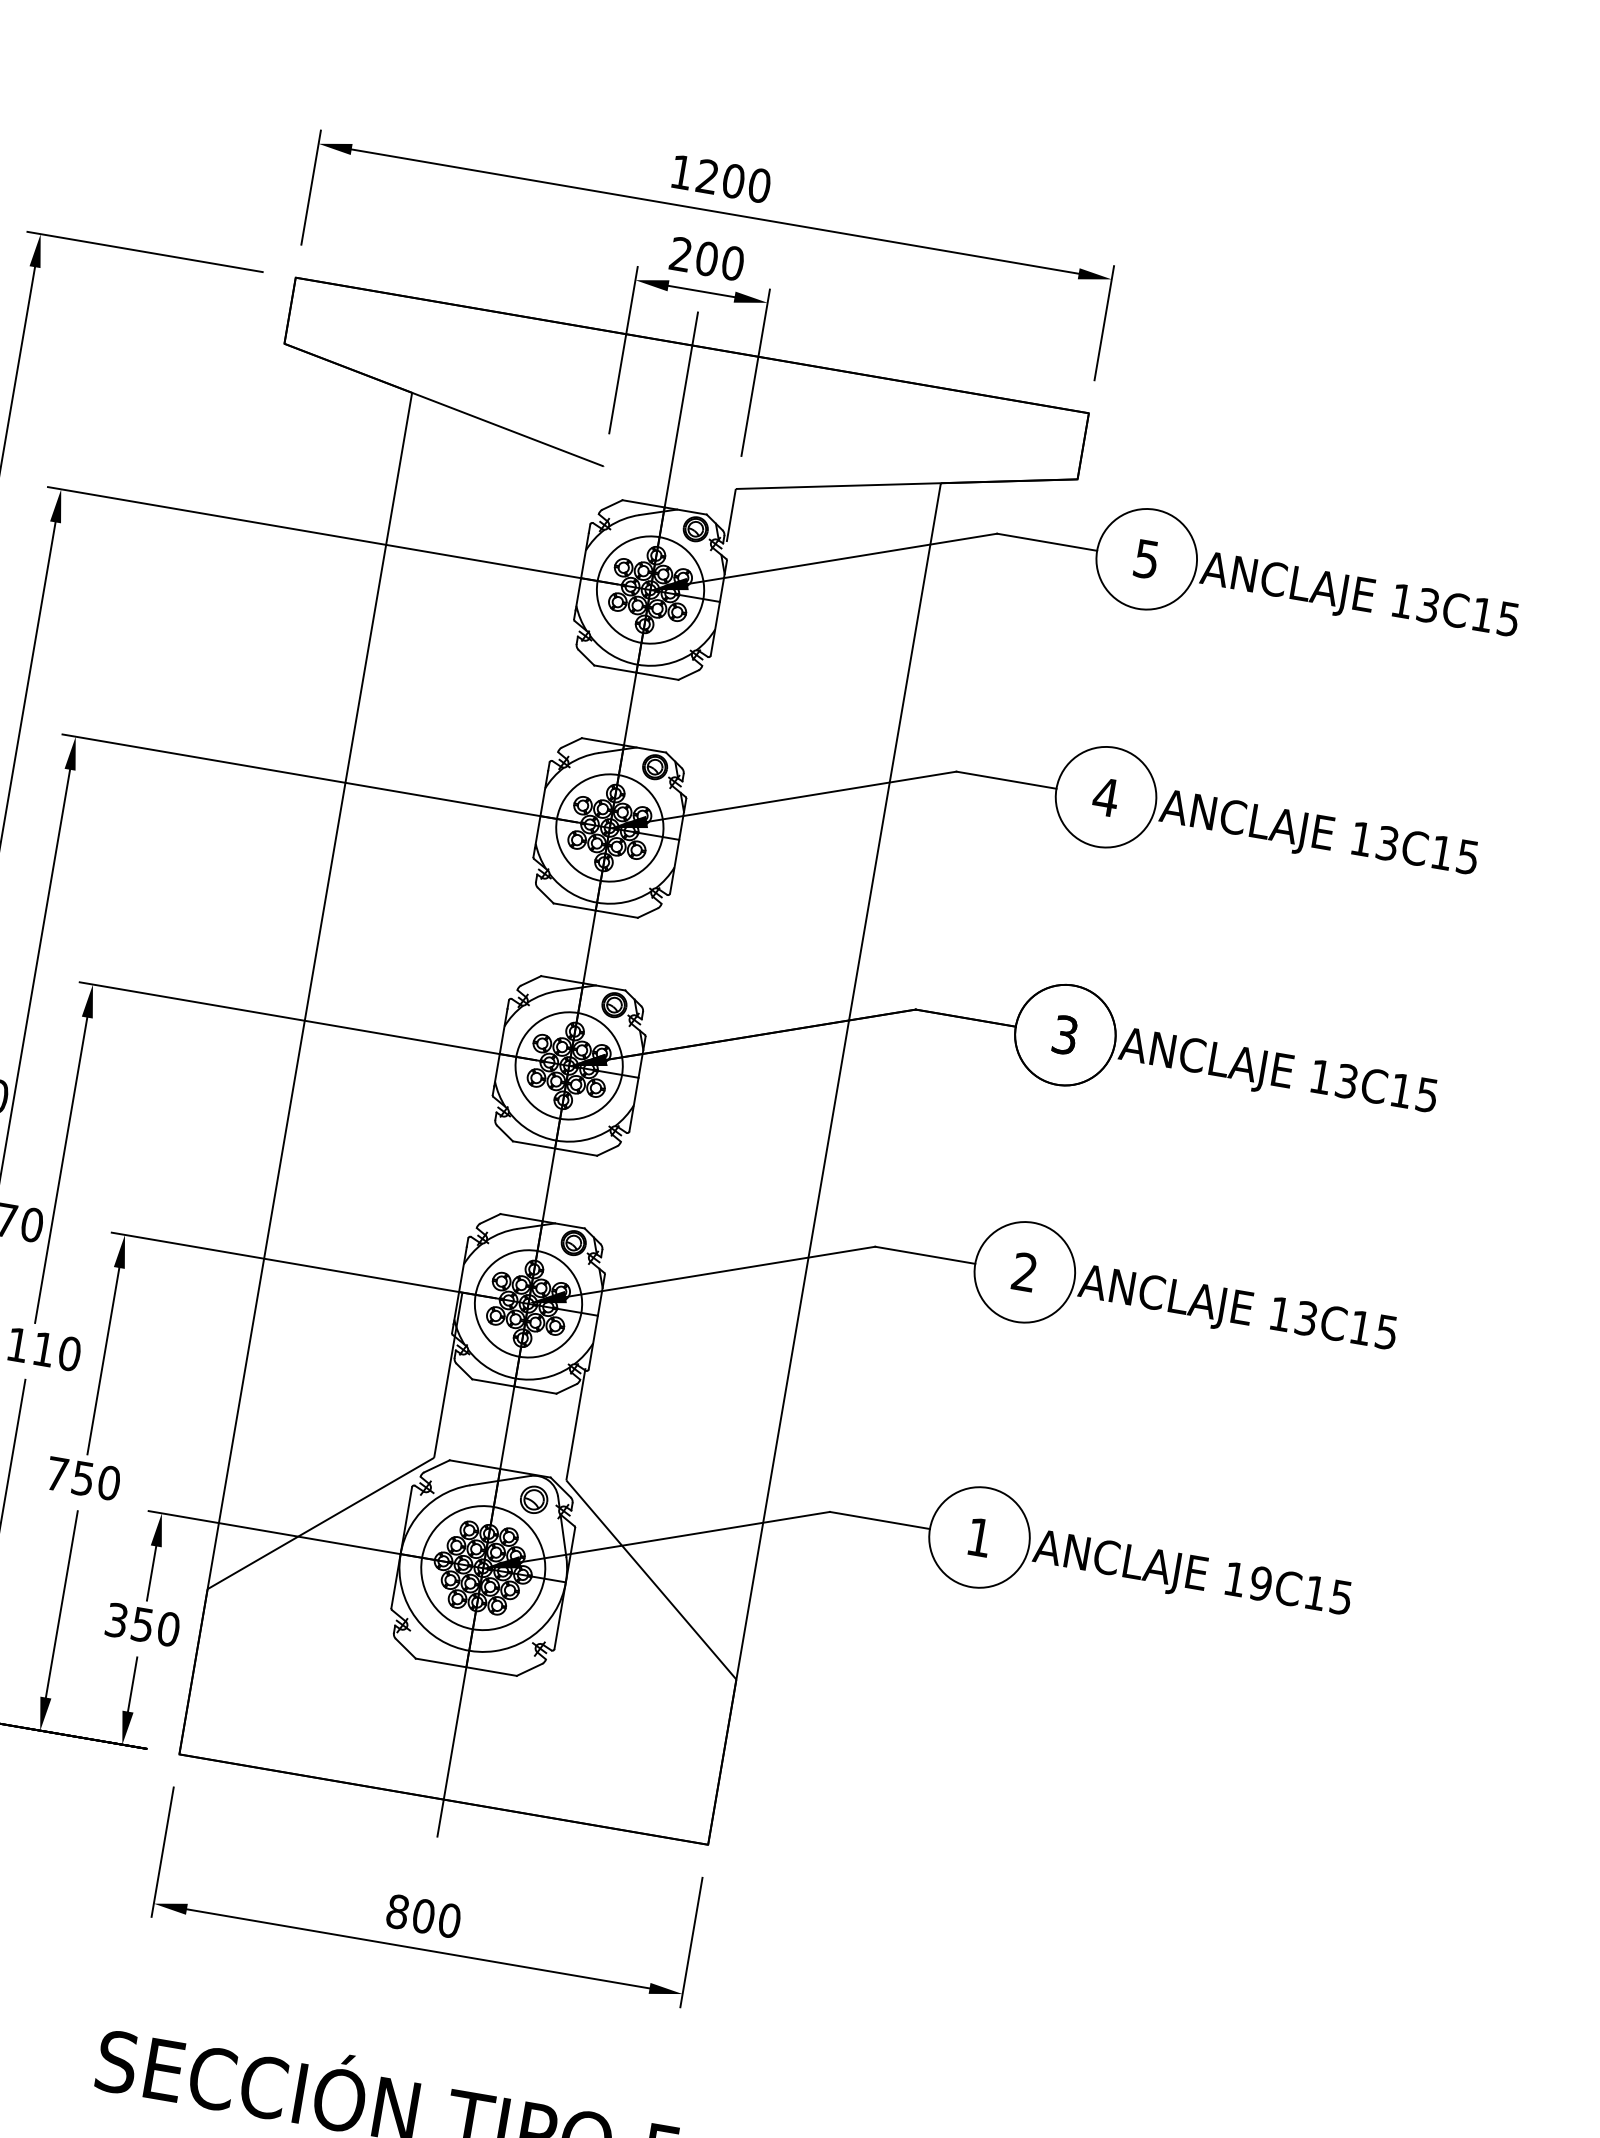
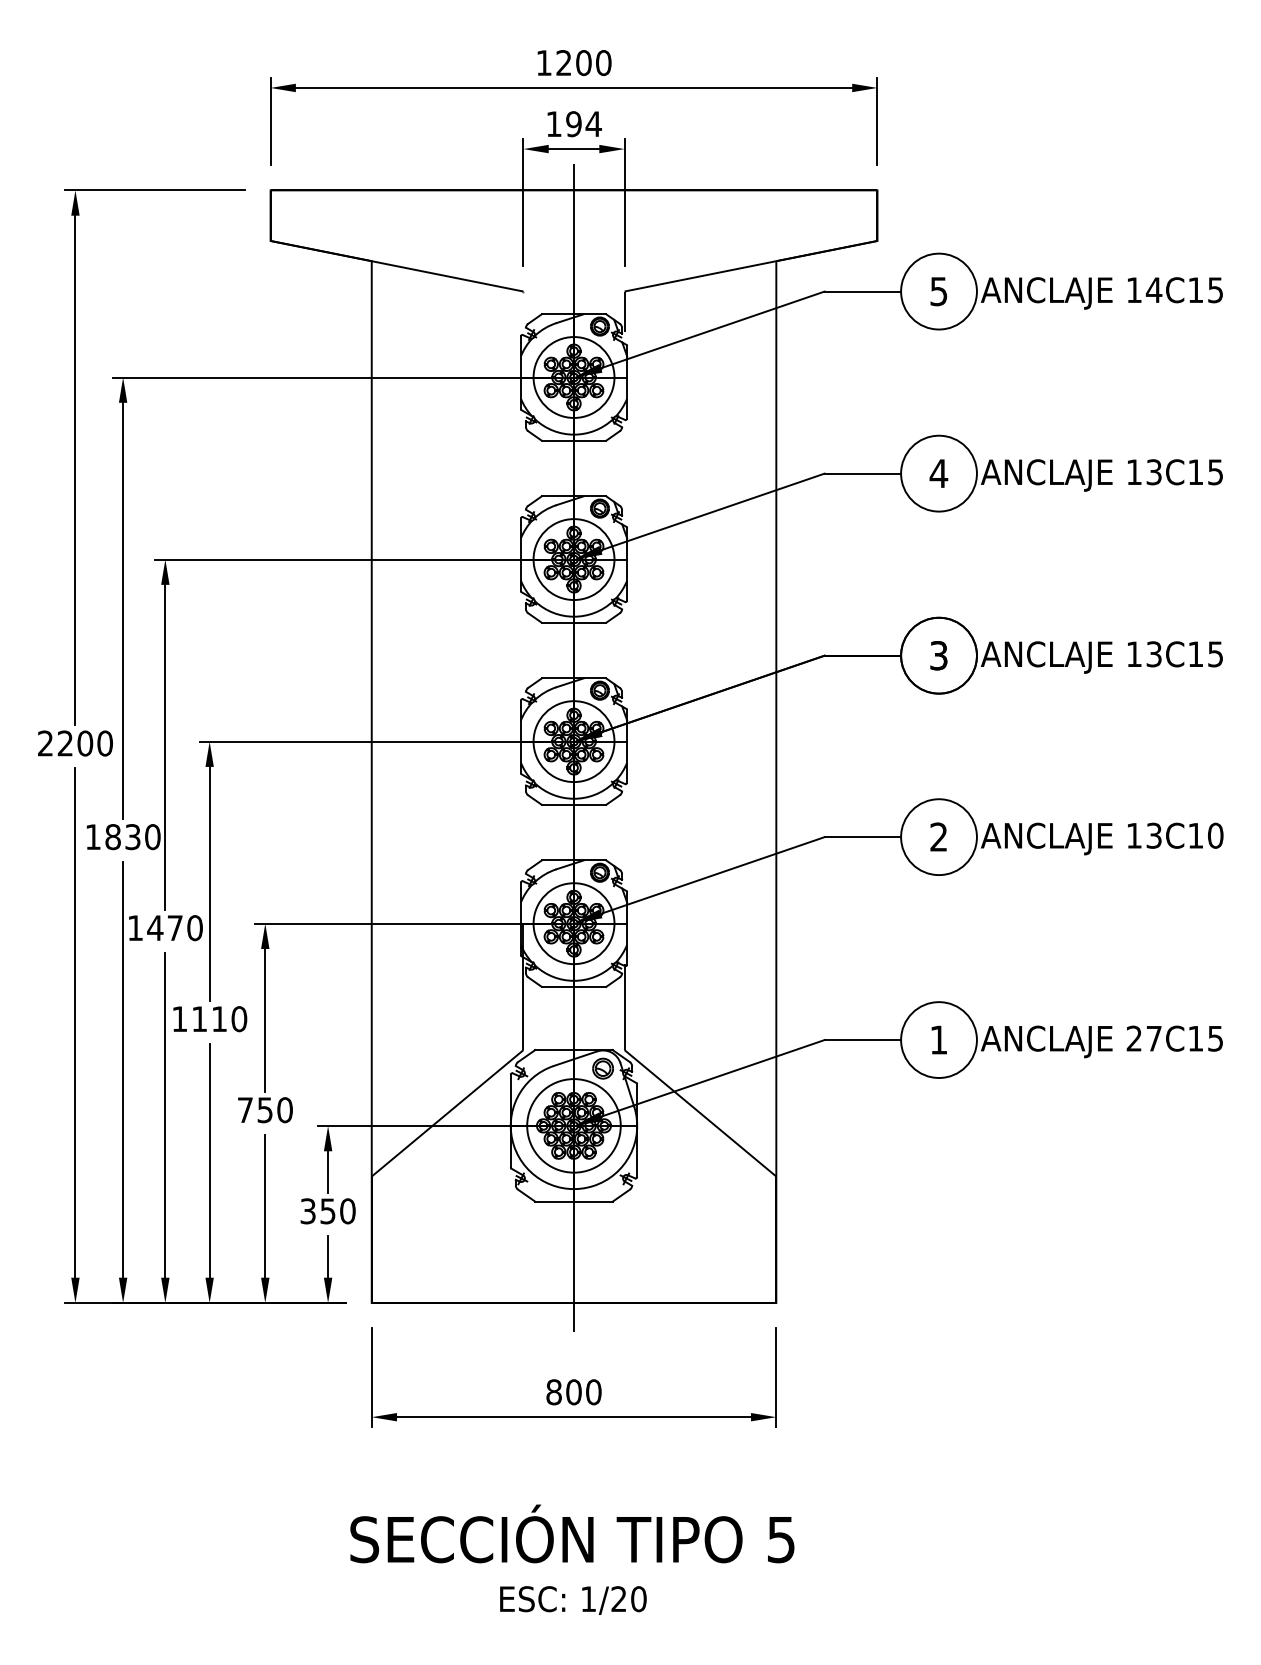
text: (706, 259) -> (573, 124), 200 -> 194
text: (1427, 605) -> (1153, 290), 13C15 -> 14C15
text: (1386, 1331) -> (1215, 835), 13C15 -> 13C10
text: (1247, 1581) -> (1143, 1038), 19C15 -> 27C15

